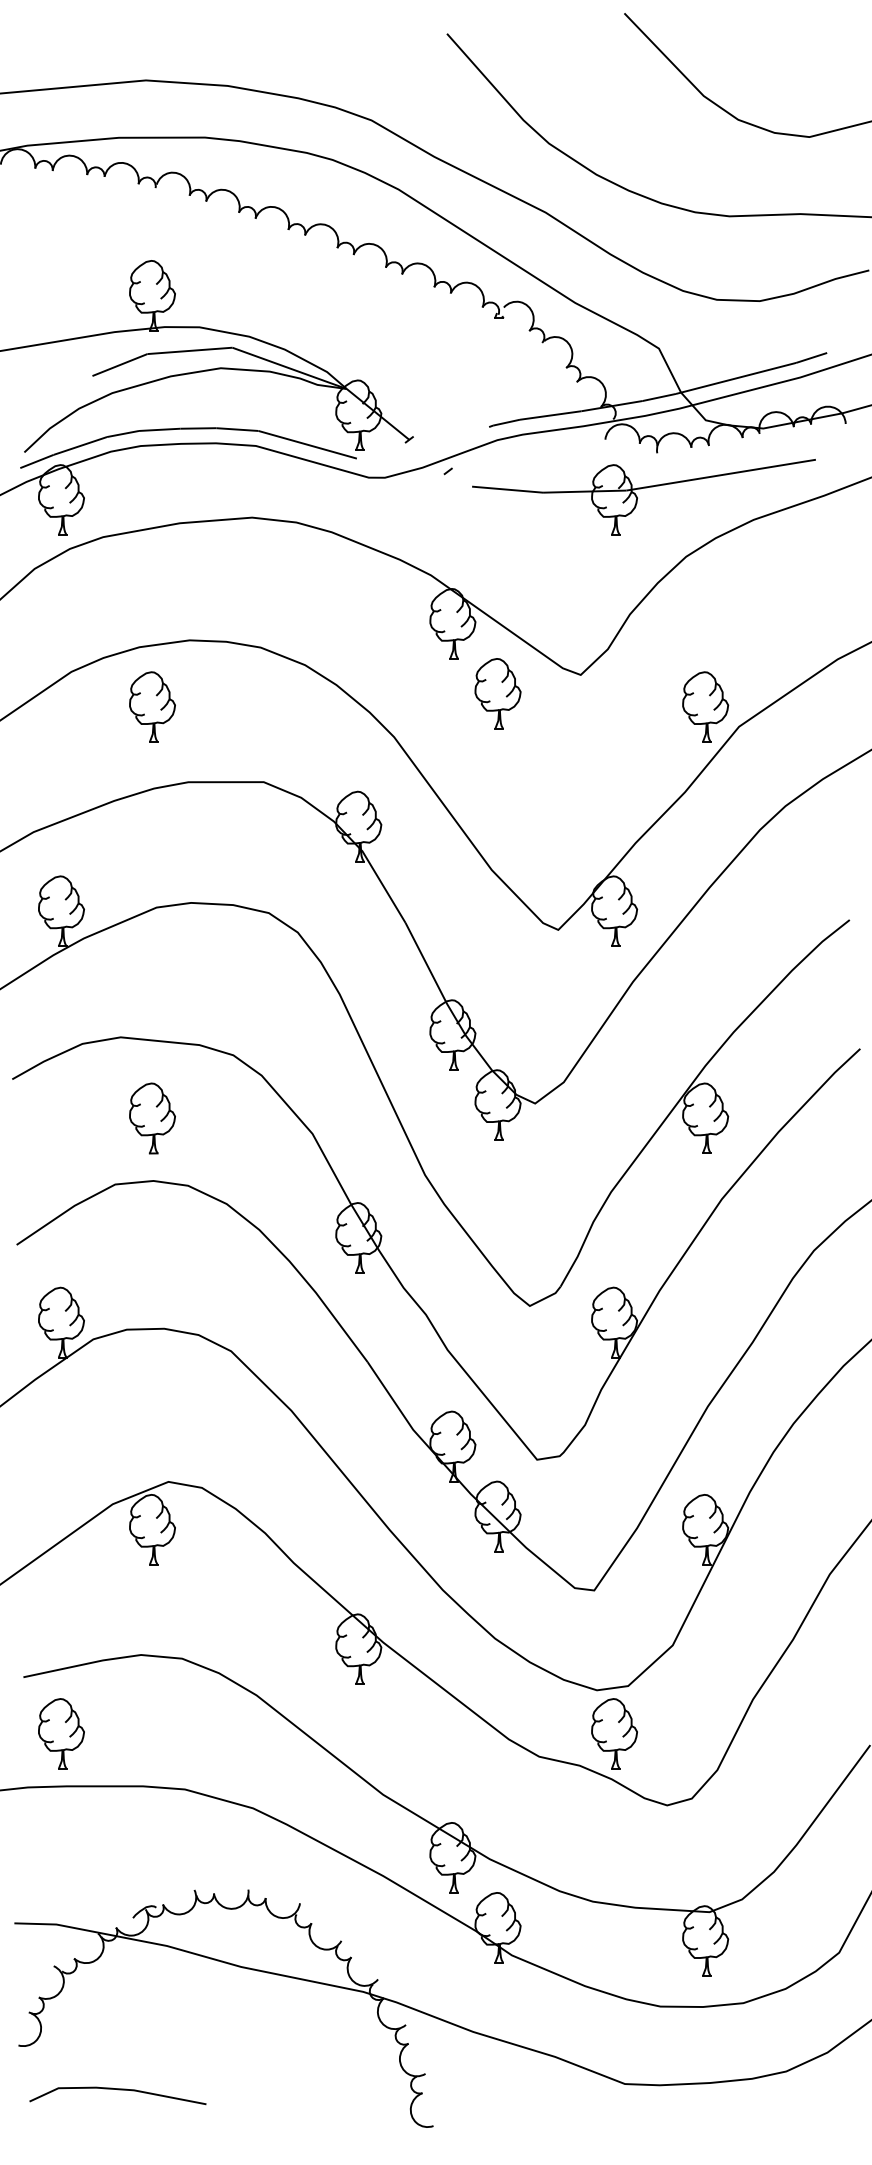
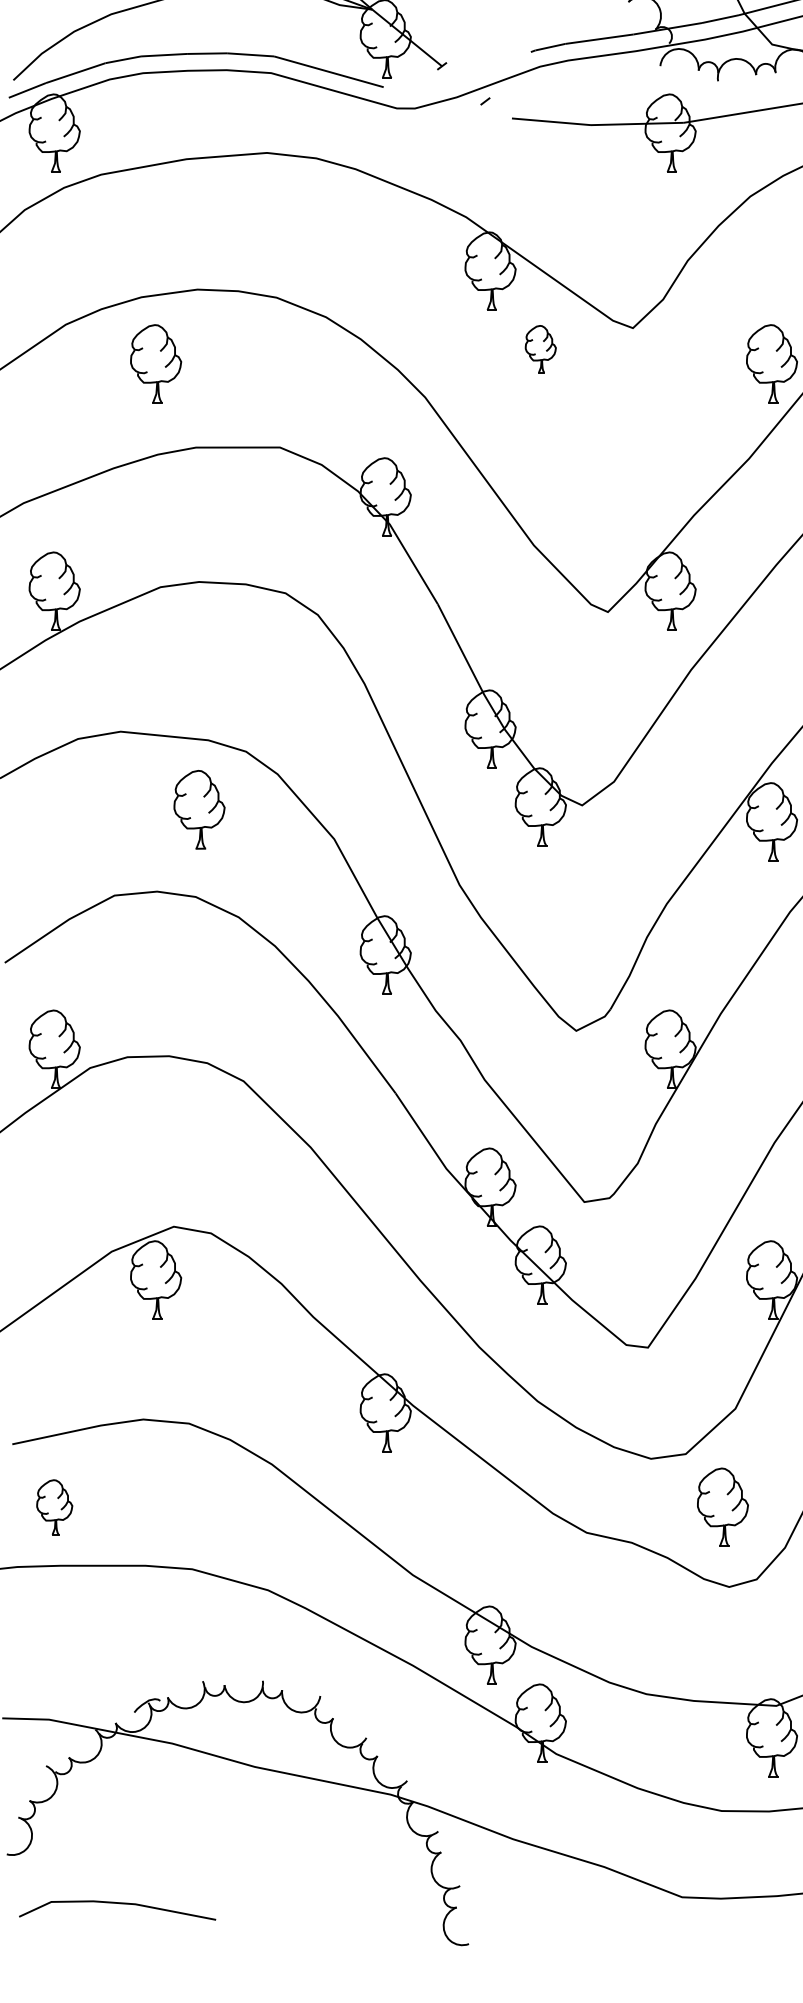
part: (497, 693) -> (540, 348), size x0.6
part: (152, 1118) -> (199, 809), moved
part: (61, 1733) -> (54, 1506), size x0.7
part: (614, 1733) -> (722, 1506), moved

